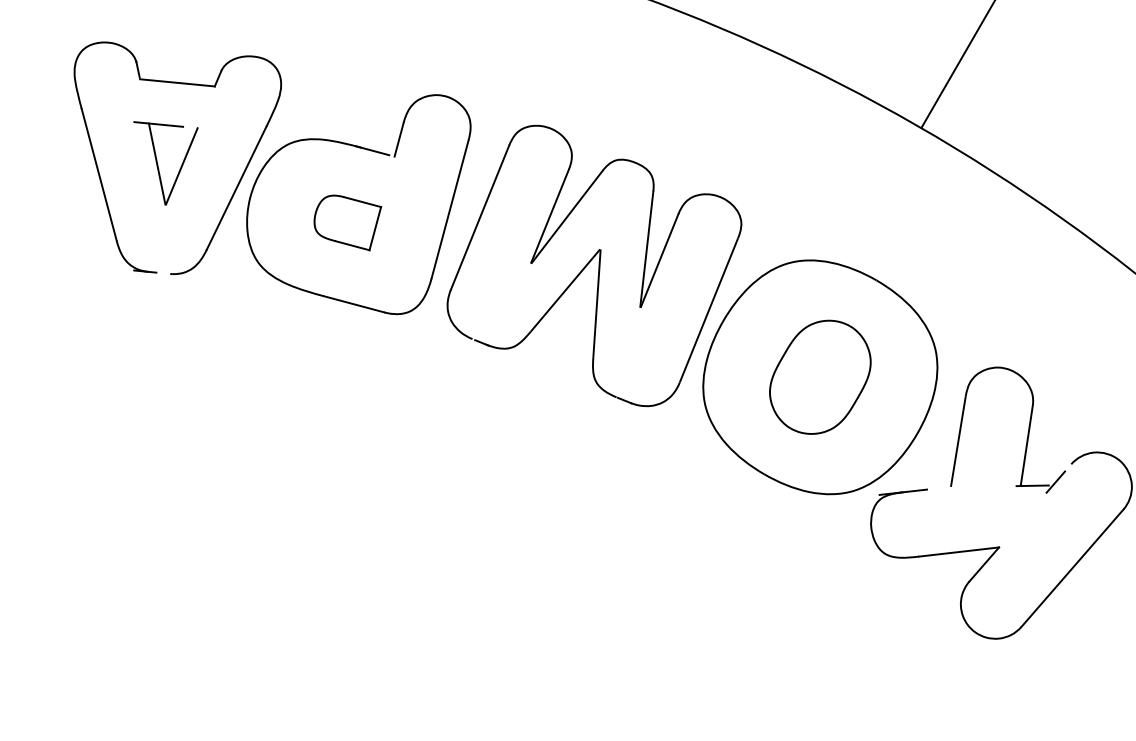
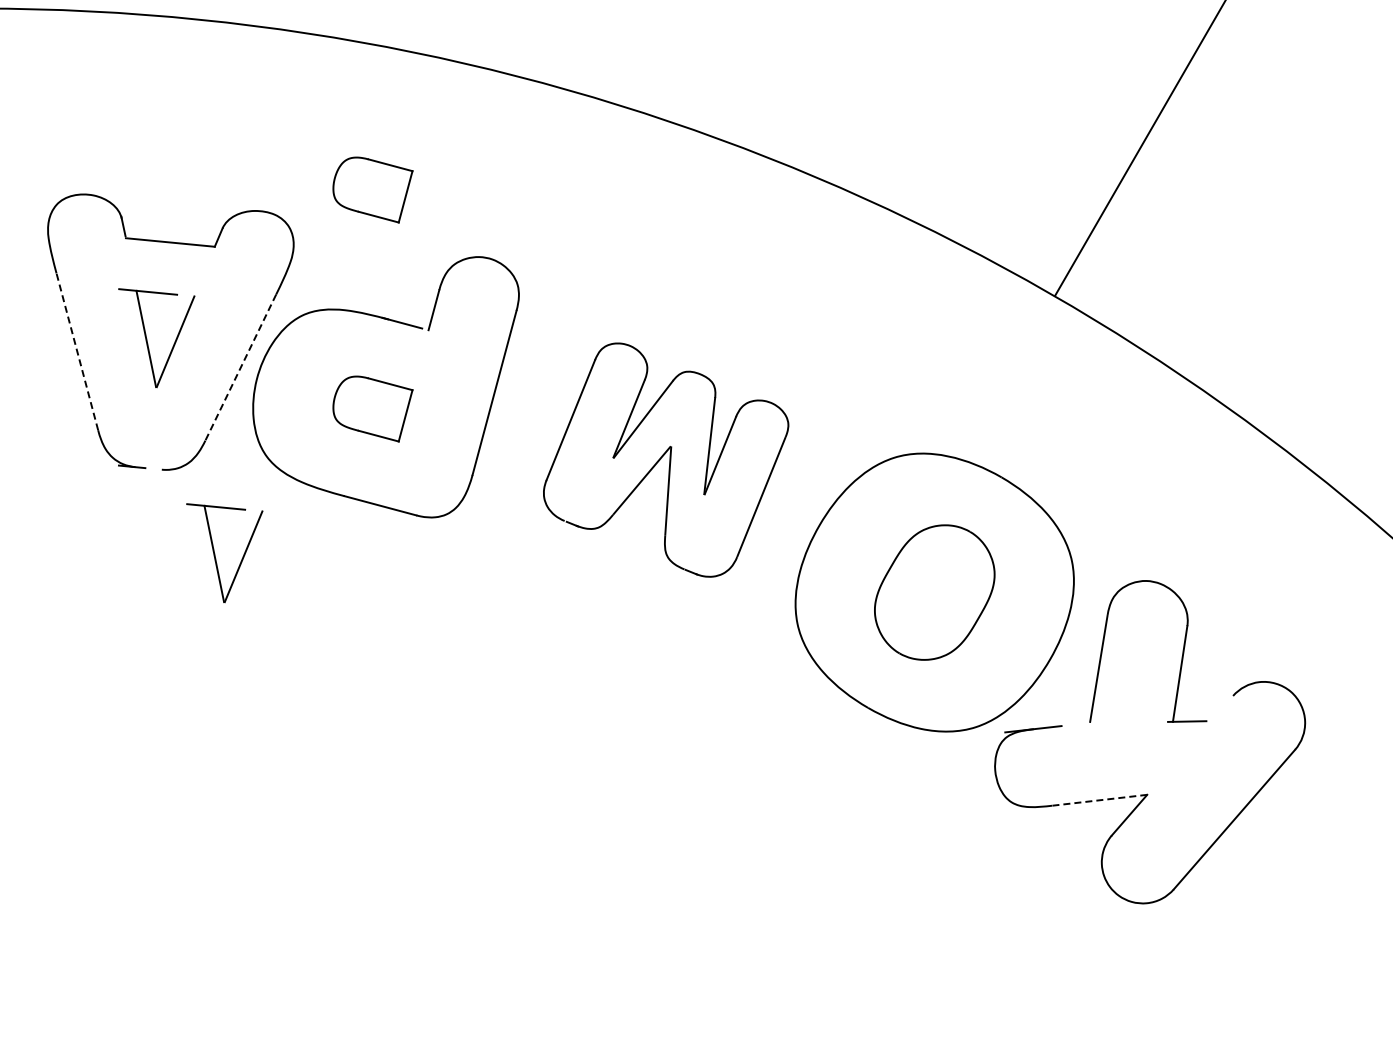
part: (347, 38) -> (372, 189), added
line: (99, 174) -> (77, 351), solid -> dashed
line: (236, 188) -> (240, 368), solid -> dashed
part: (593, 265) -> (665, 459), size x0.7
part: (215, 344) -> (215, 553), added
line: (1055, 481) -> (1214, 716), removed
line: (958, 552) -> (1099, 800), solid -> dashed

